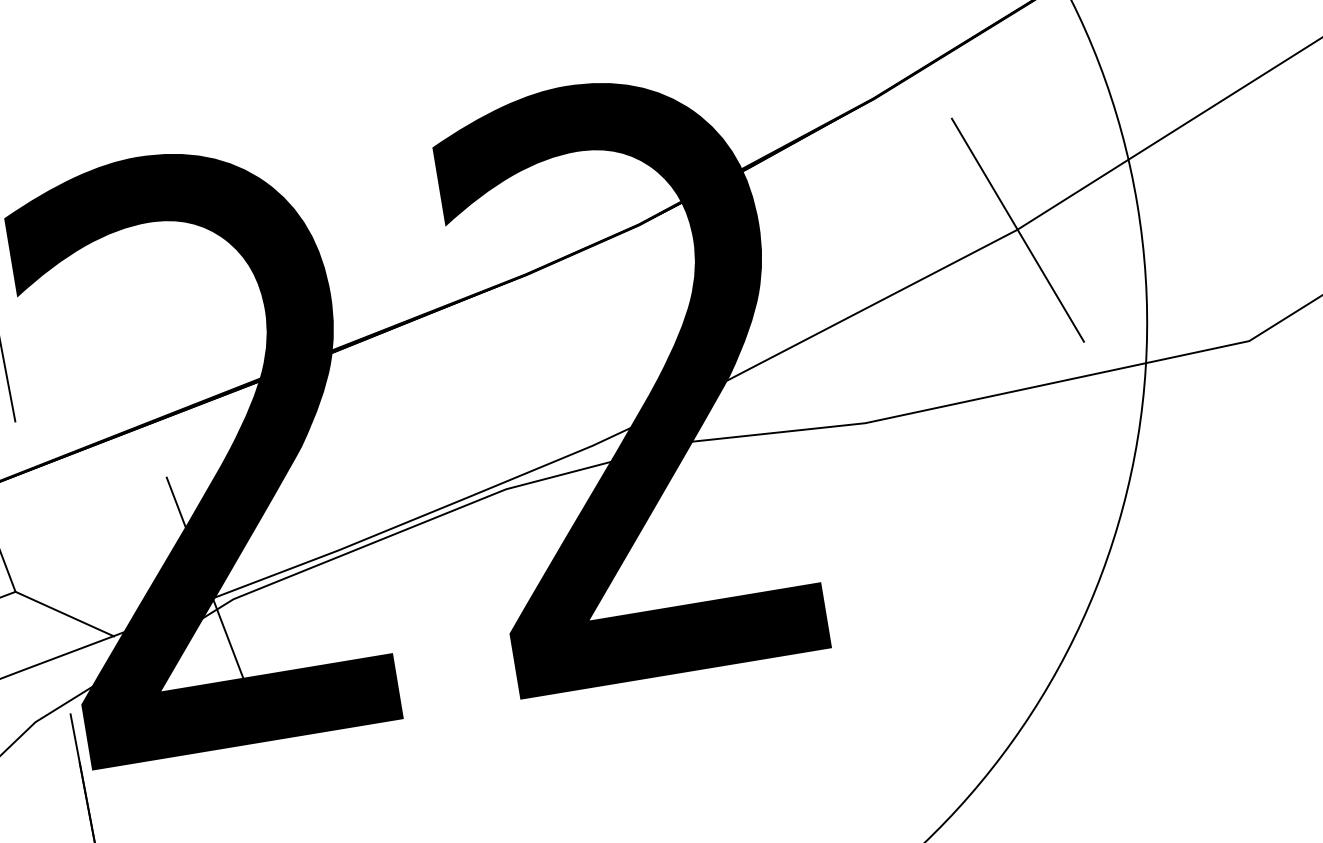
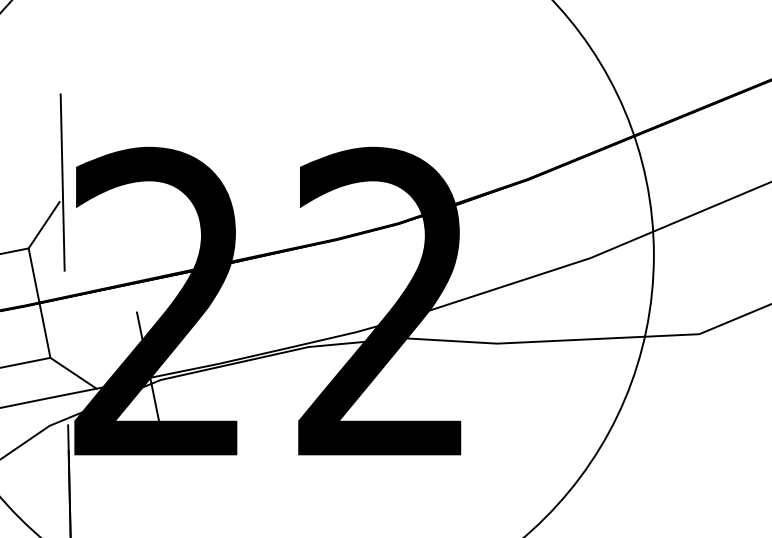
line: (1017, 230) -> (590, 258), removed

